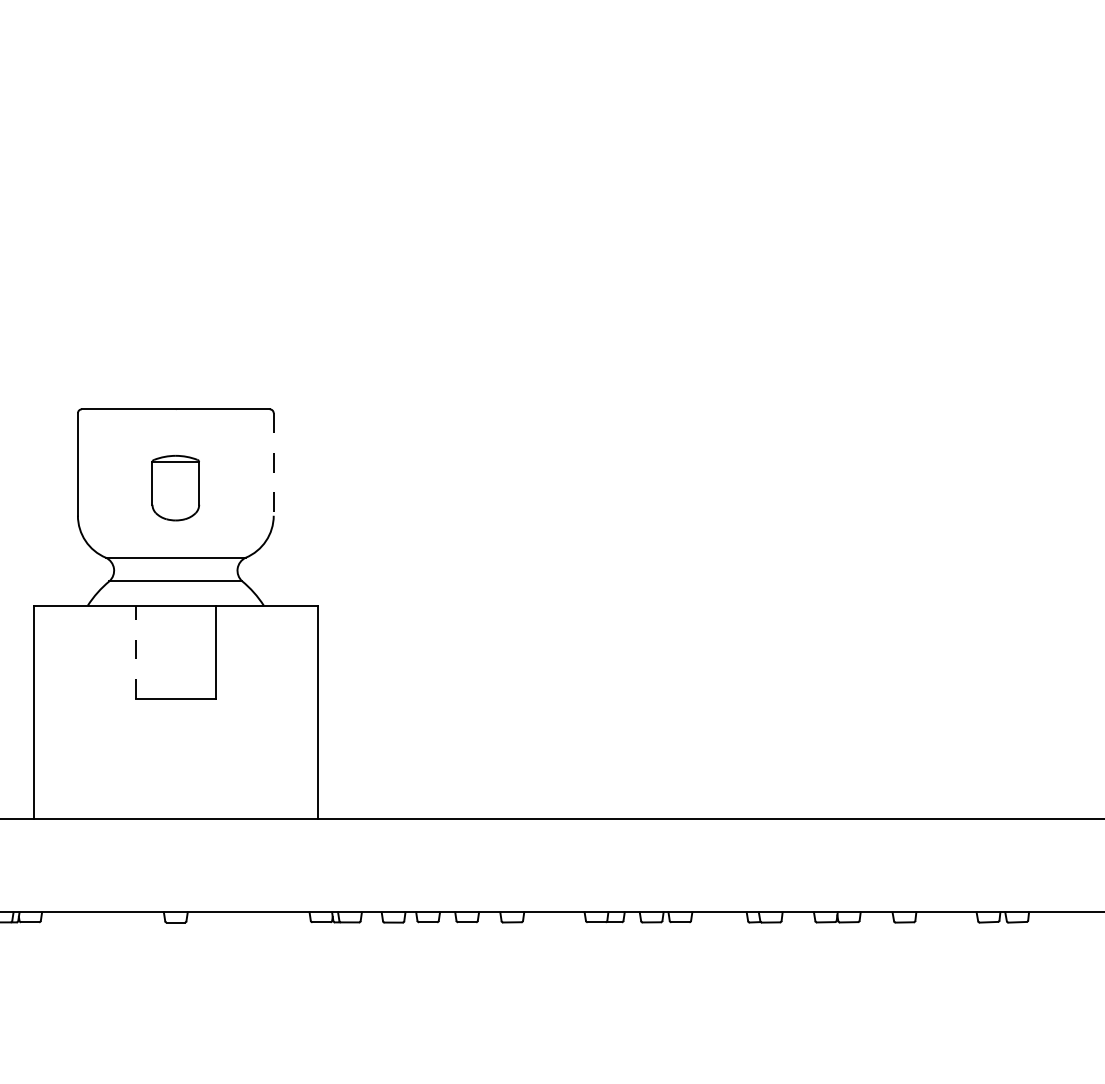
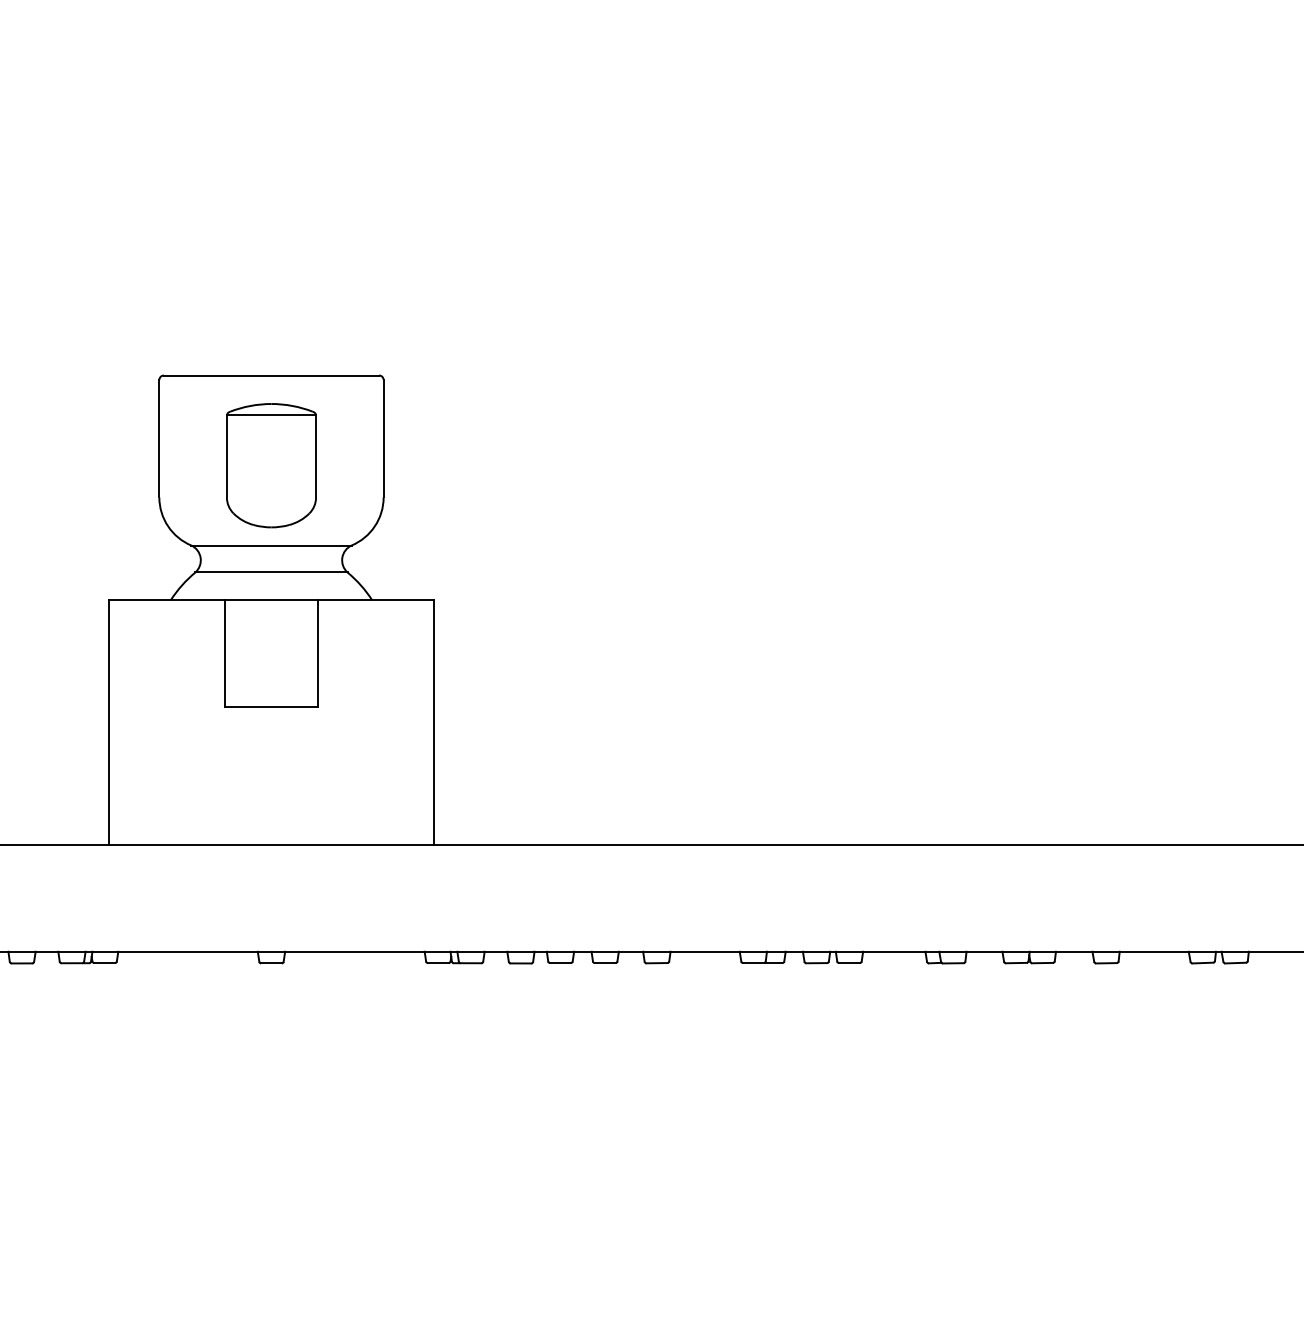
line: (273, 464) -> (383, 438), dashed -> solid
part: (175, 487) -> (271, 465), size x1.67
line: (135, 652) -> (225, 653), dashed -> solid

